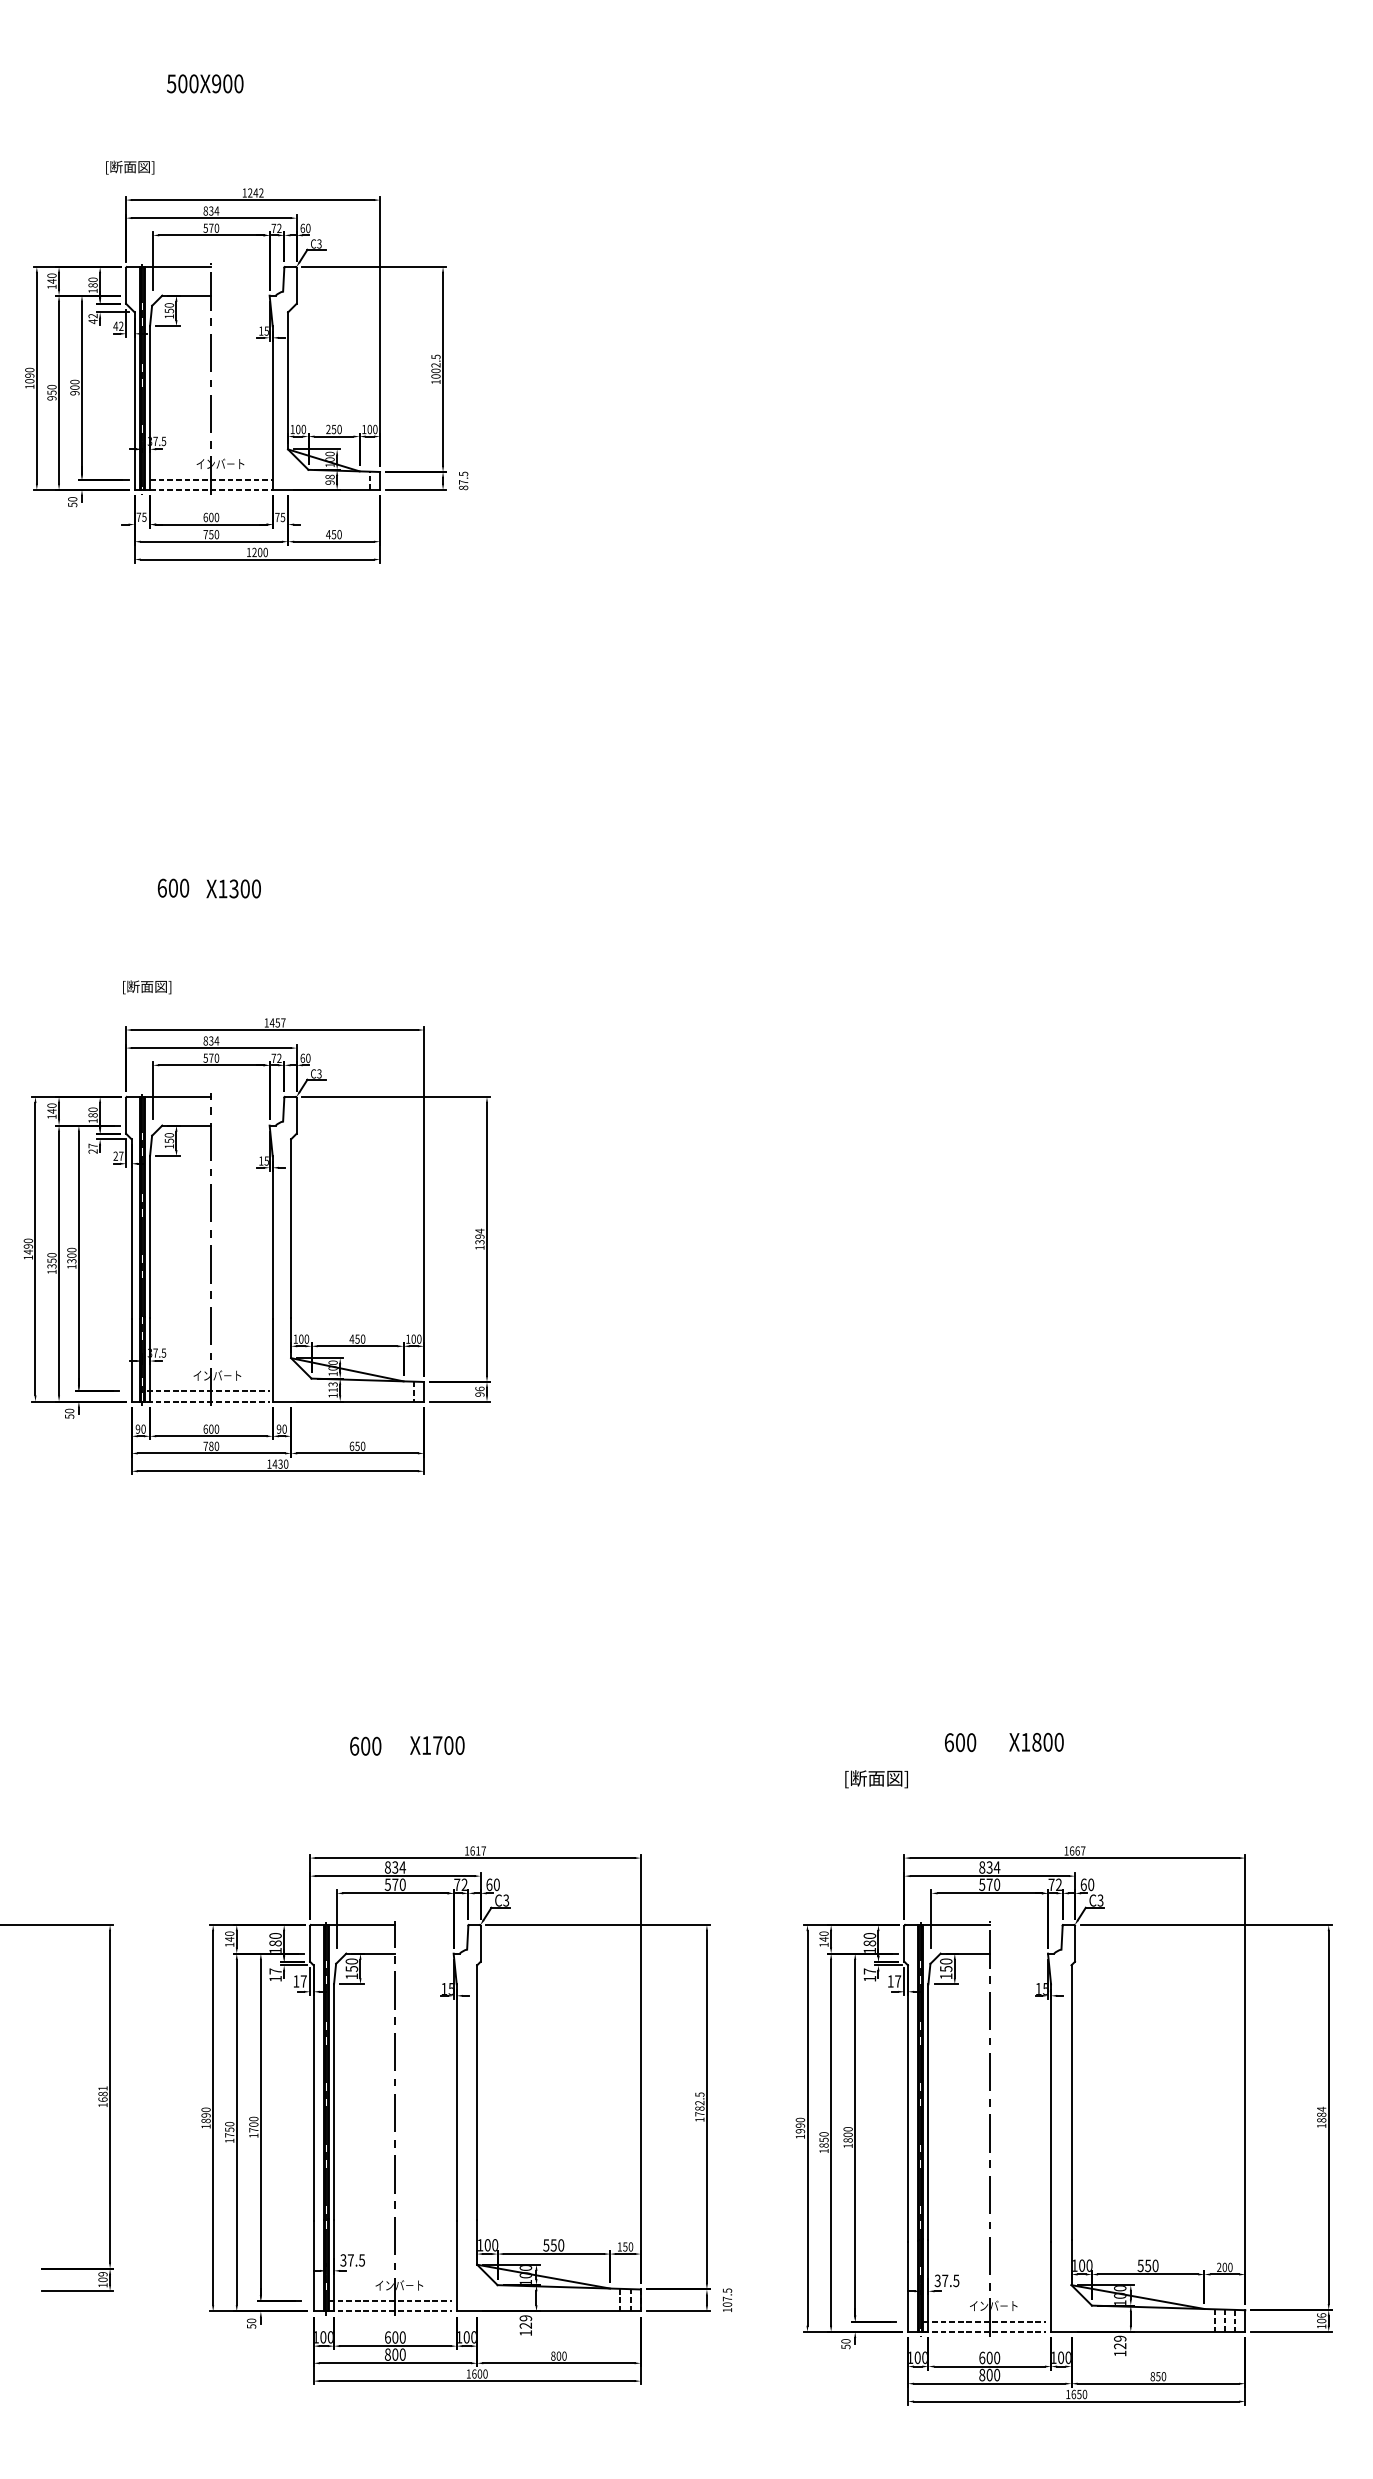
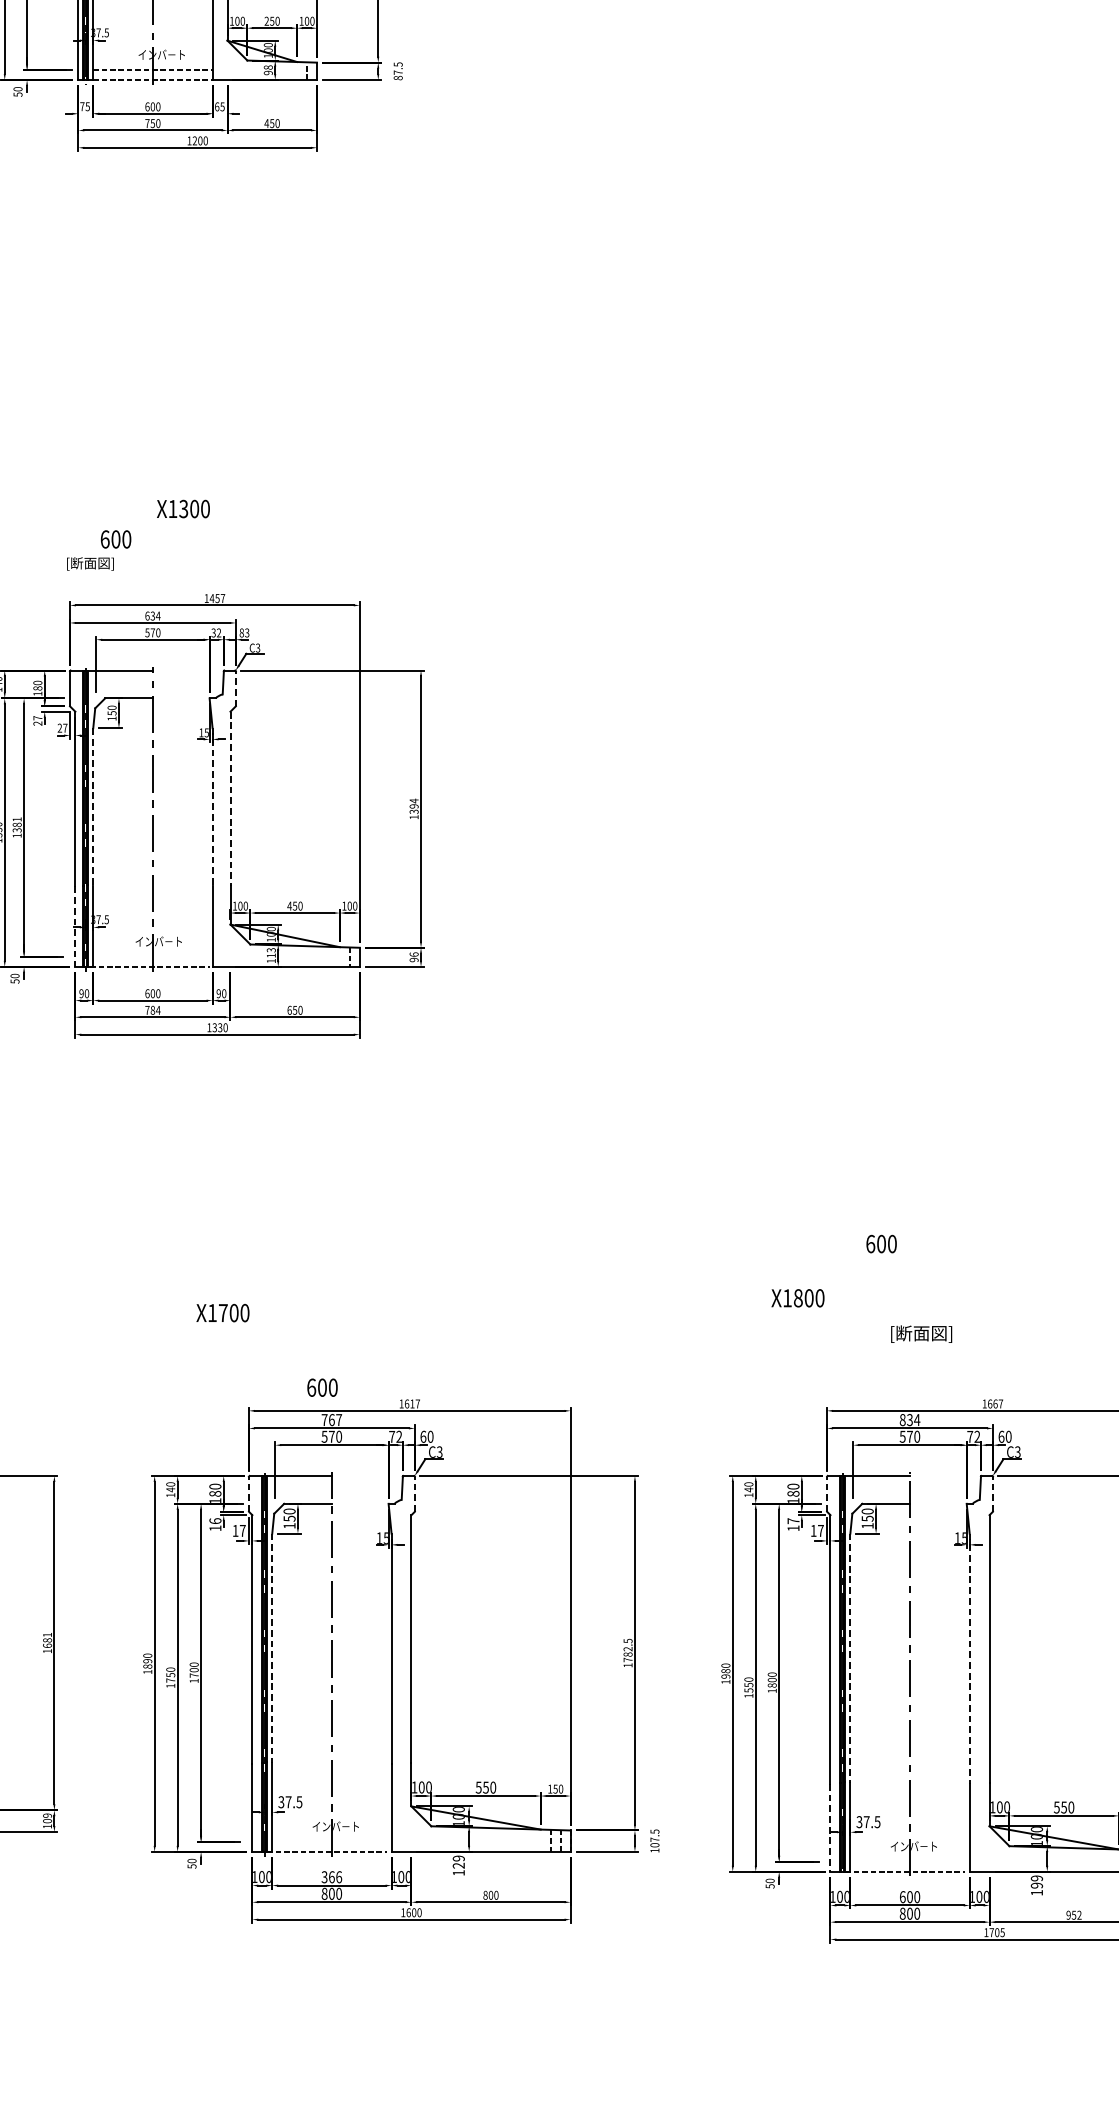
text: (277, 517) -> (217, 106), 75 -> 65
text: (173, 887) -> (116, 538), moved
text: (233, 888) -> (183, 508), moved
text: (205, 1040) -> (147, 615), 834 -> 634
text: (305, 1057) -> (244, 632), 60 -> 83
text: (273, 1058) -> (213, 633), 72 -> 32
line: (296, 1115) -> (235, 688), solid -> dashed
line: (291, 1228) -> (230, 798), solid -> dashed
line: (150, 1237) -> (93, 807), solid -> dashed
line: (272, 1238) -> (212, 808), solid -> dashed
text: (71, 1252) -> (16, 821), 1300 -> 1381
line: (131, 1360) -> (75, 926), solid -> dashed
line: (207, 1391) -> (149, 957), removed
text: (216, 1445) -> (157, 1009), 780 -> 784
text: (274, 1463) -> (214, 1027), 1430 -> 1330
text: (1036, 1741) -> (797, 1297), moved
text: (960, 1742) -> (881, 1243), moved
text: (365, 1745) -> (322, 1386), moved
text: (437, 1745) -> (223, 1313), moved
text: (876, 1779) -> (921, 1334), moved
text: (395, 1867) -> (332, 1420), 834 -> 767
line: (310, 1943) -> (249, 1493), solid -> dashed
line: (480, 1943) -> (414, 1493), solid -> dashed
line: (904, 1943) -> (827, 1493), solid -> dashed
line: (1074, 1943) -> (992, 1493), solid -> dashed
text: (275, 1971) -> (215, 1521), 17 -> 16
line: (334, 2102) -> (272, 1648), solid -> dashed
line: (928, 2112) -> (850, 1658), solid -> dashed
line: (1051, 2112) -> (970, 1658), solid -> dashed
text: (800, 2125) -> (725, 1670), 1990 -> 1980
text: (823, 2145) -> (748, 1690), 1850 -> 1550
line: (907, 2287) -> (830, 1828), solid -> dashed
line: (389, 2301) -> (326, 1842), removed
line: (984, 2321) -> (904, 1861), removed
text: (394, 2337) -> (331, 1877), 600 -> 366
text: (1120, 2346) -> (1037, 1885), 129 -> 199
text: (1158, 2376) -> (1074, 1915), 850 -> 952
text: (1079, 2394) -> (997, 1932), 1650 -> 1705

